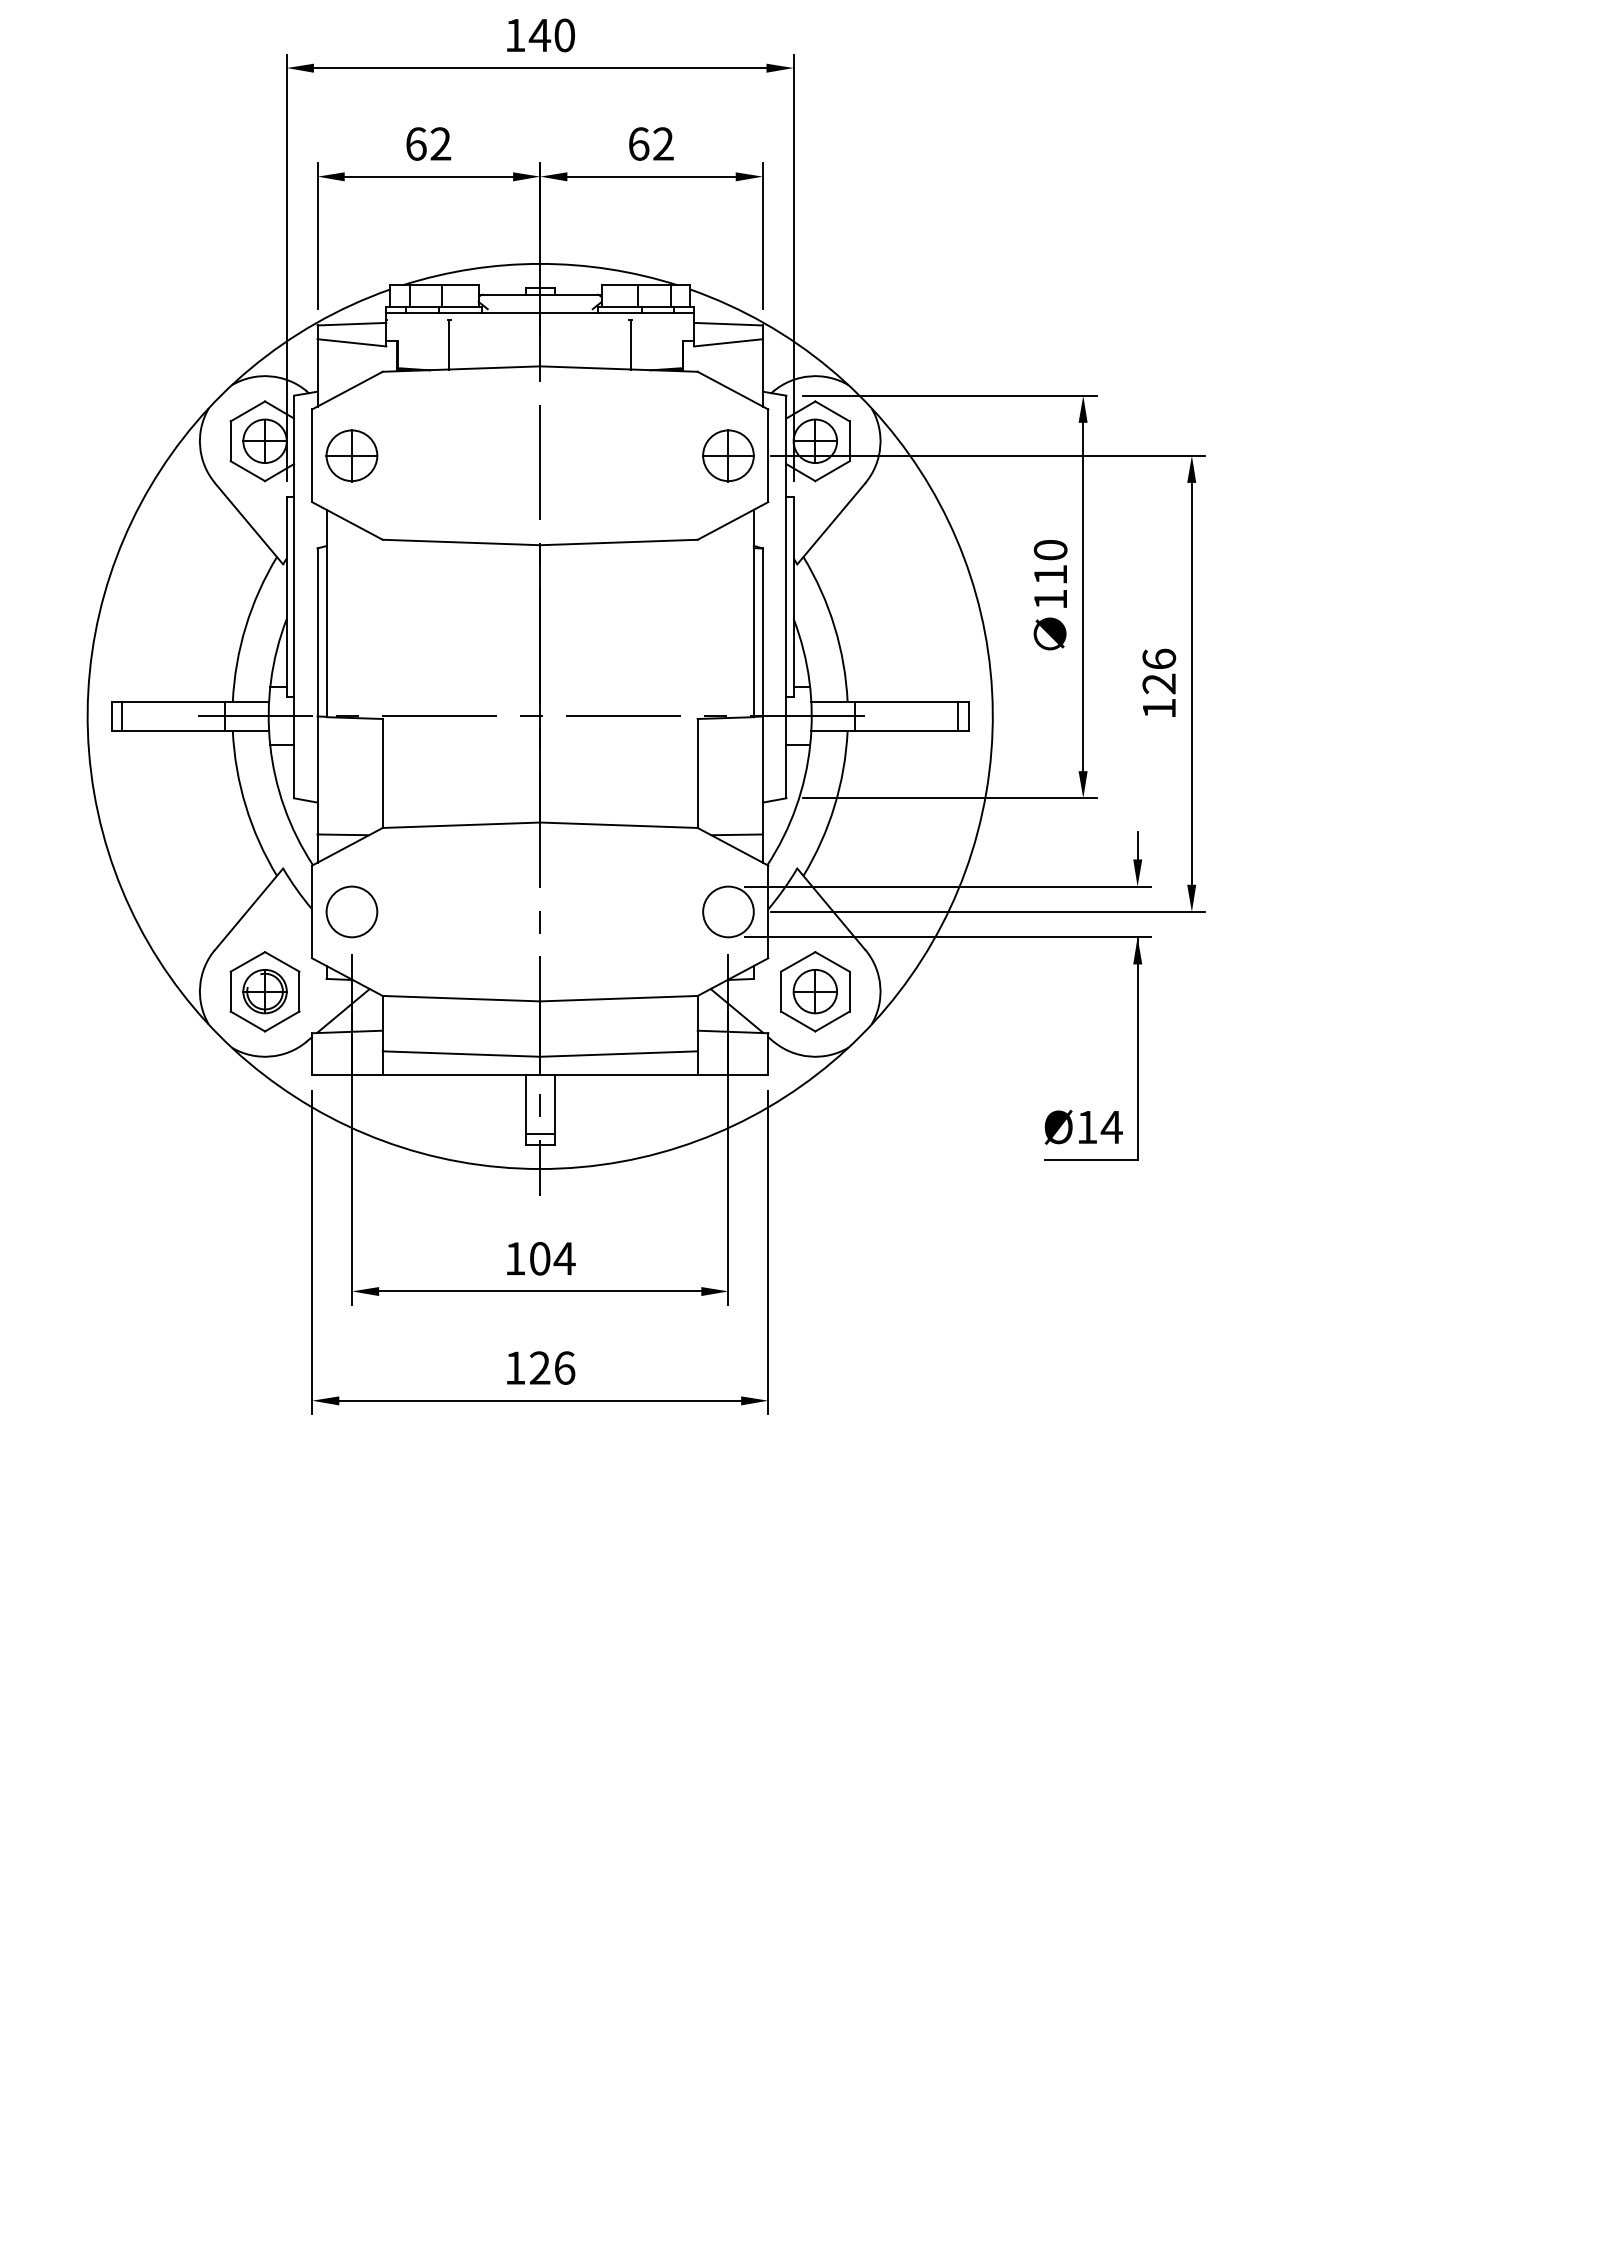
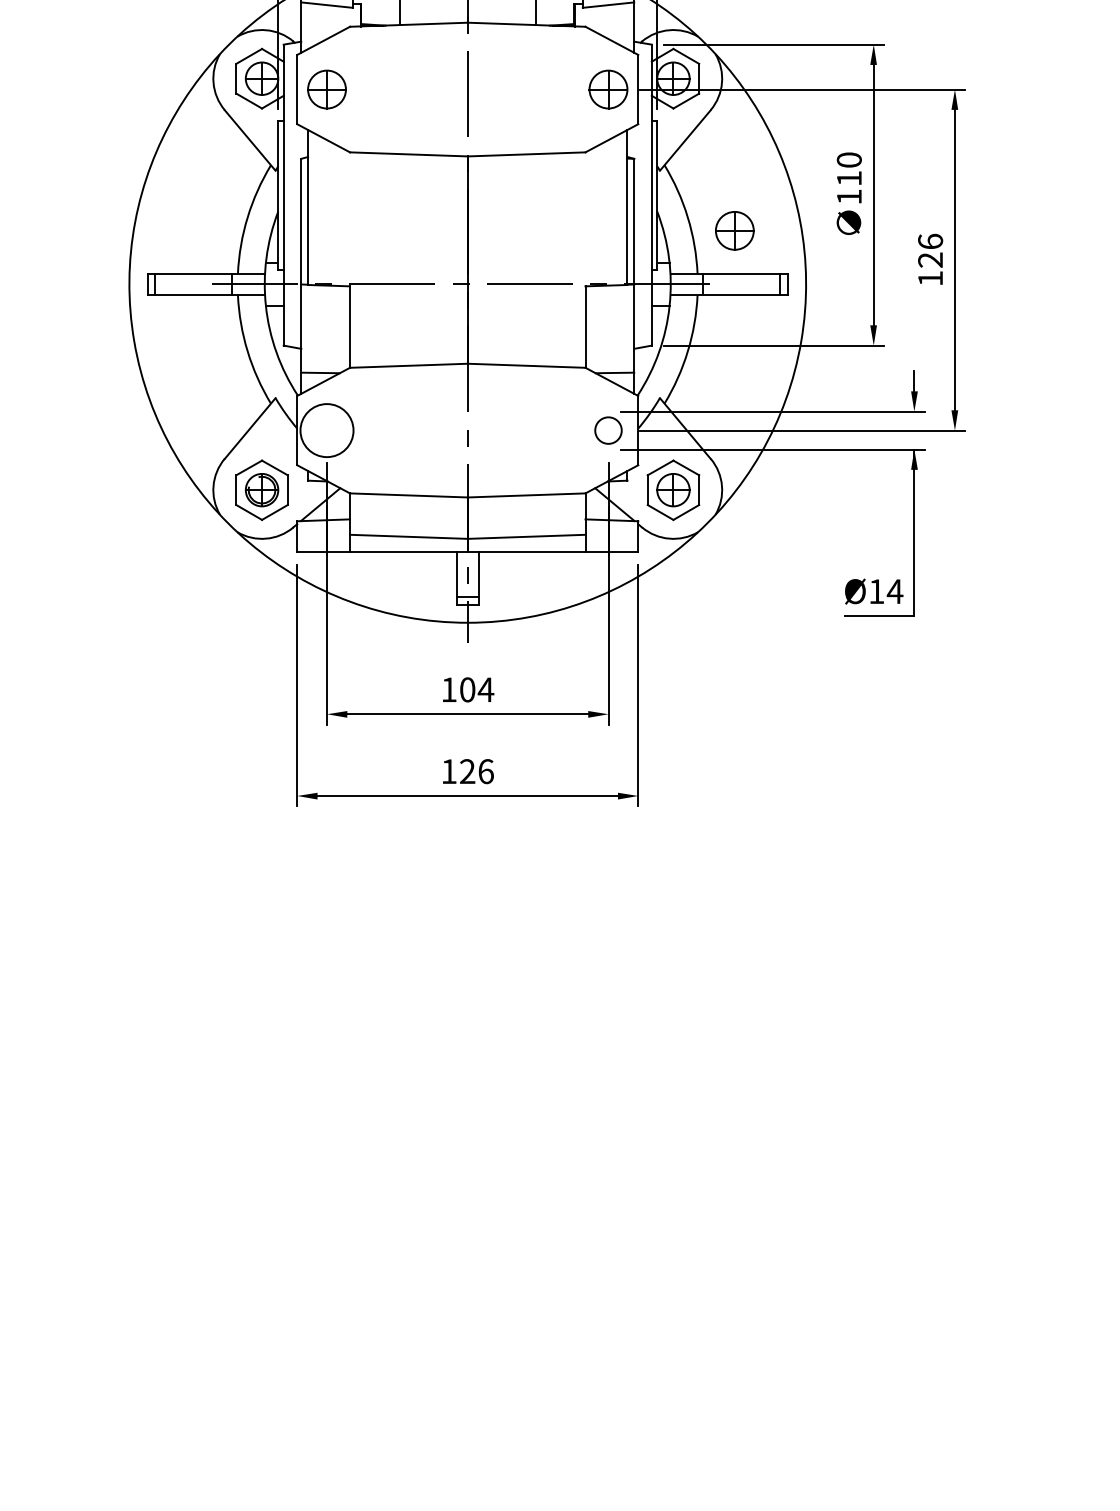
part: (897, 644) -> (734, 230), added
circle: (351, 911) -> (326, 430), size x1.4
circle: (728, 911) -> (608, 430), size x0.7

